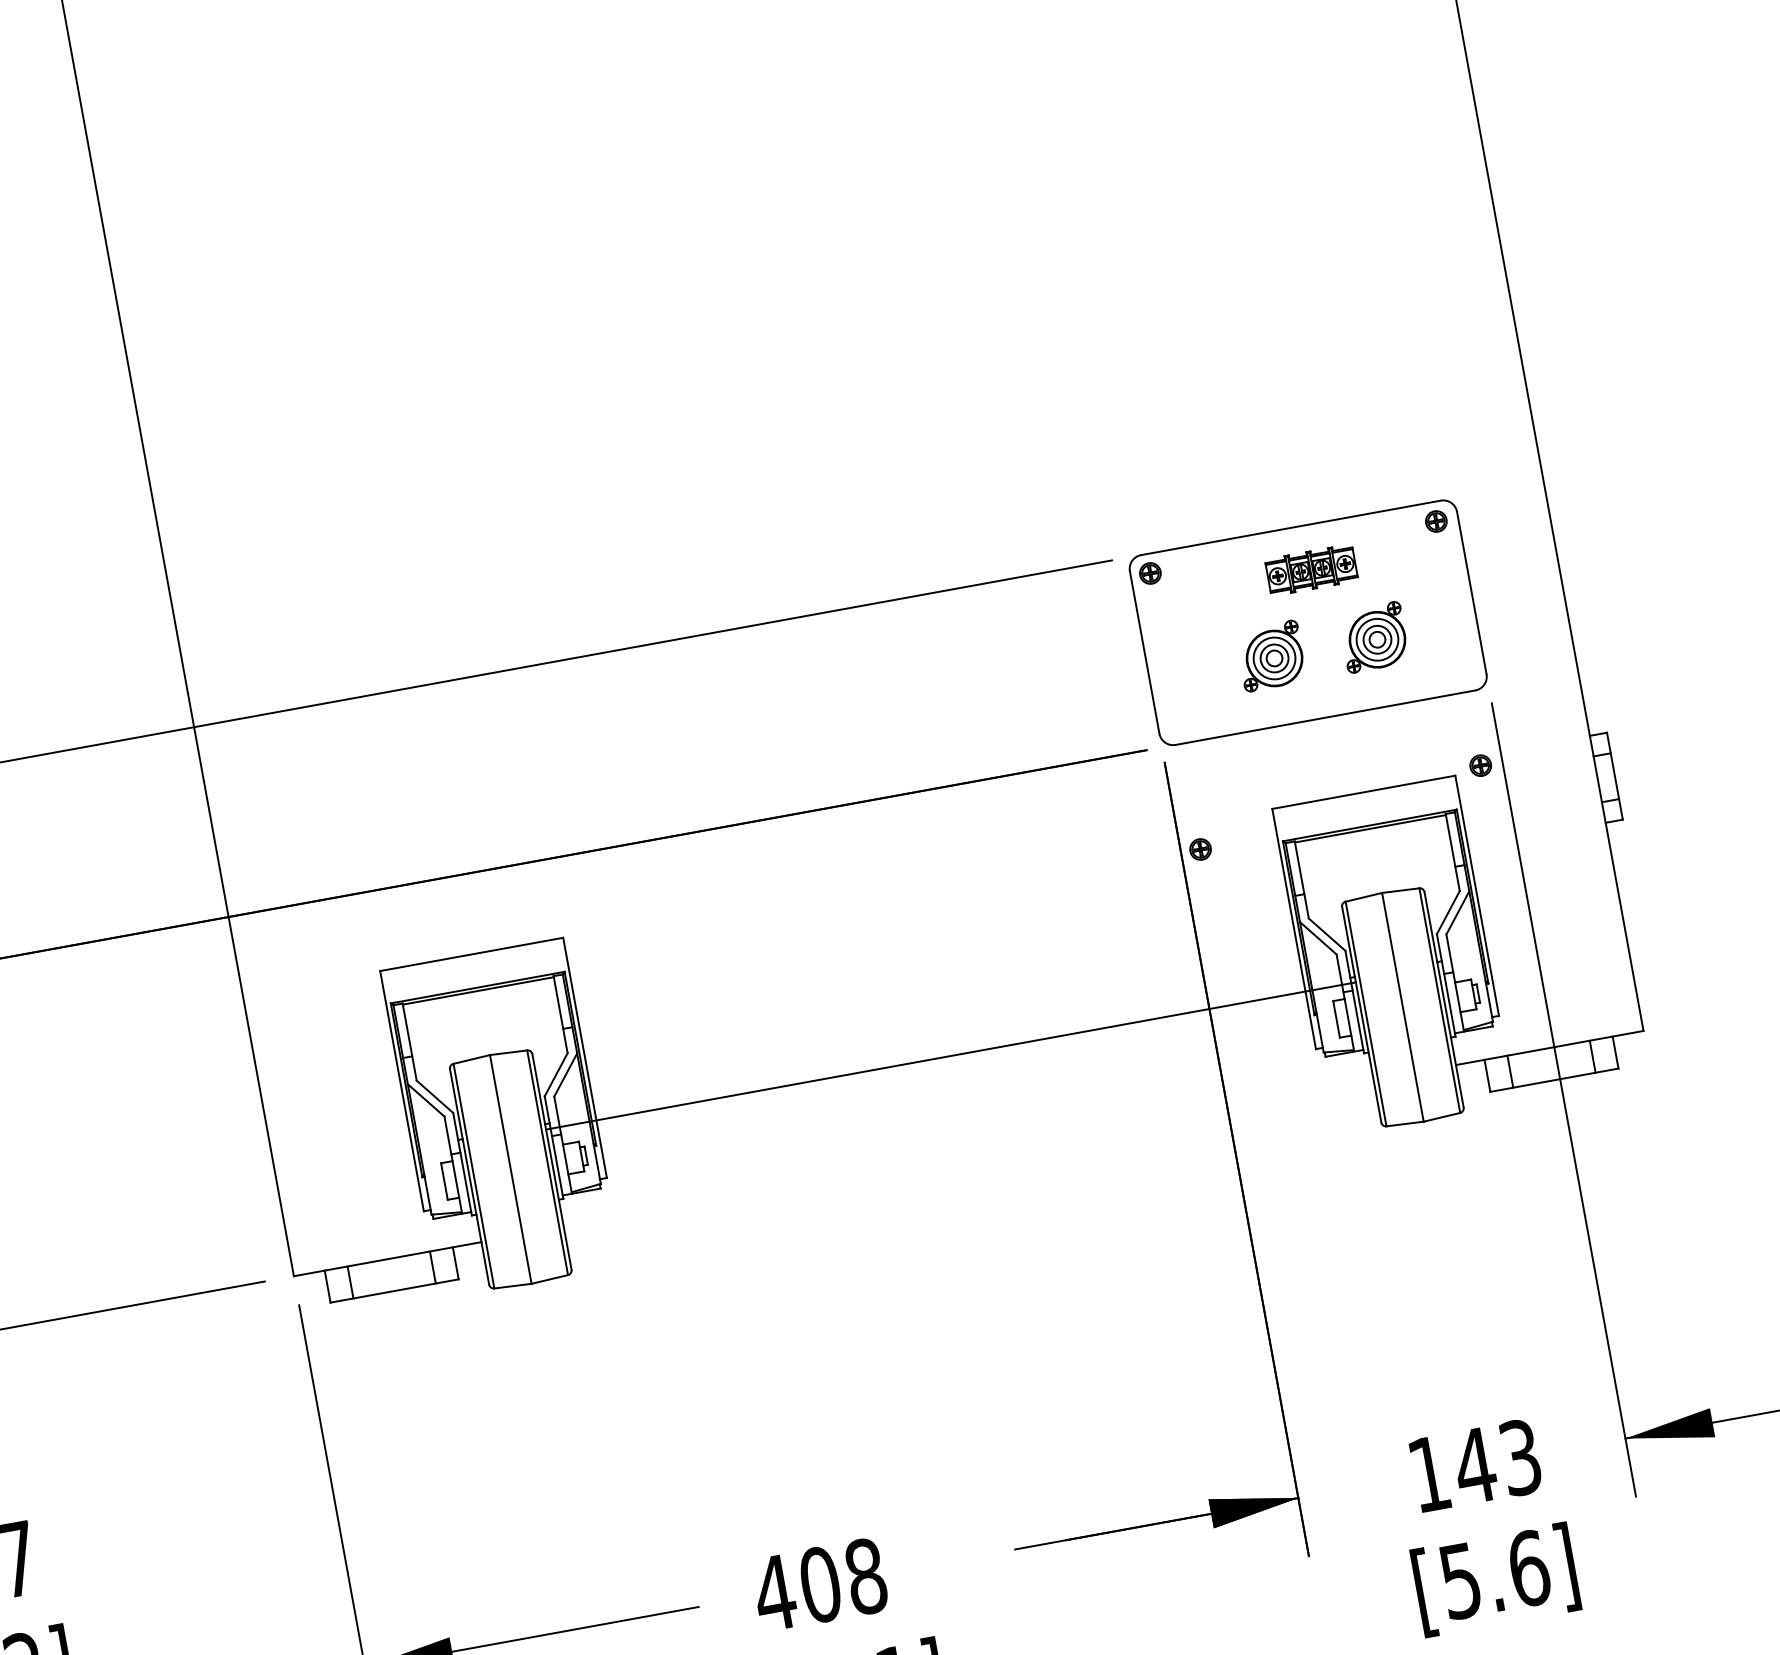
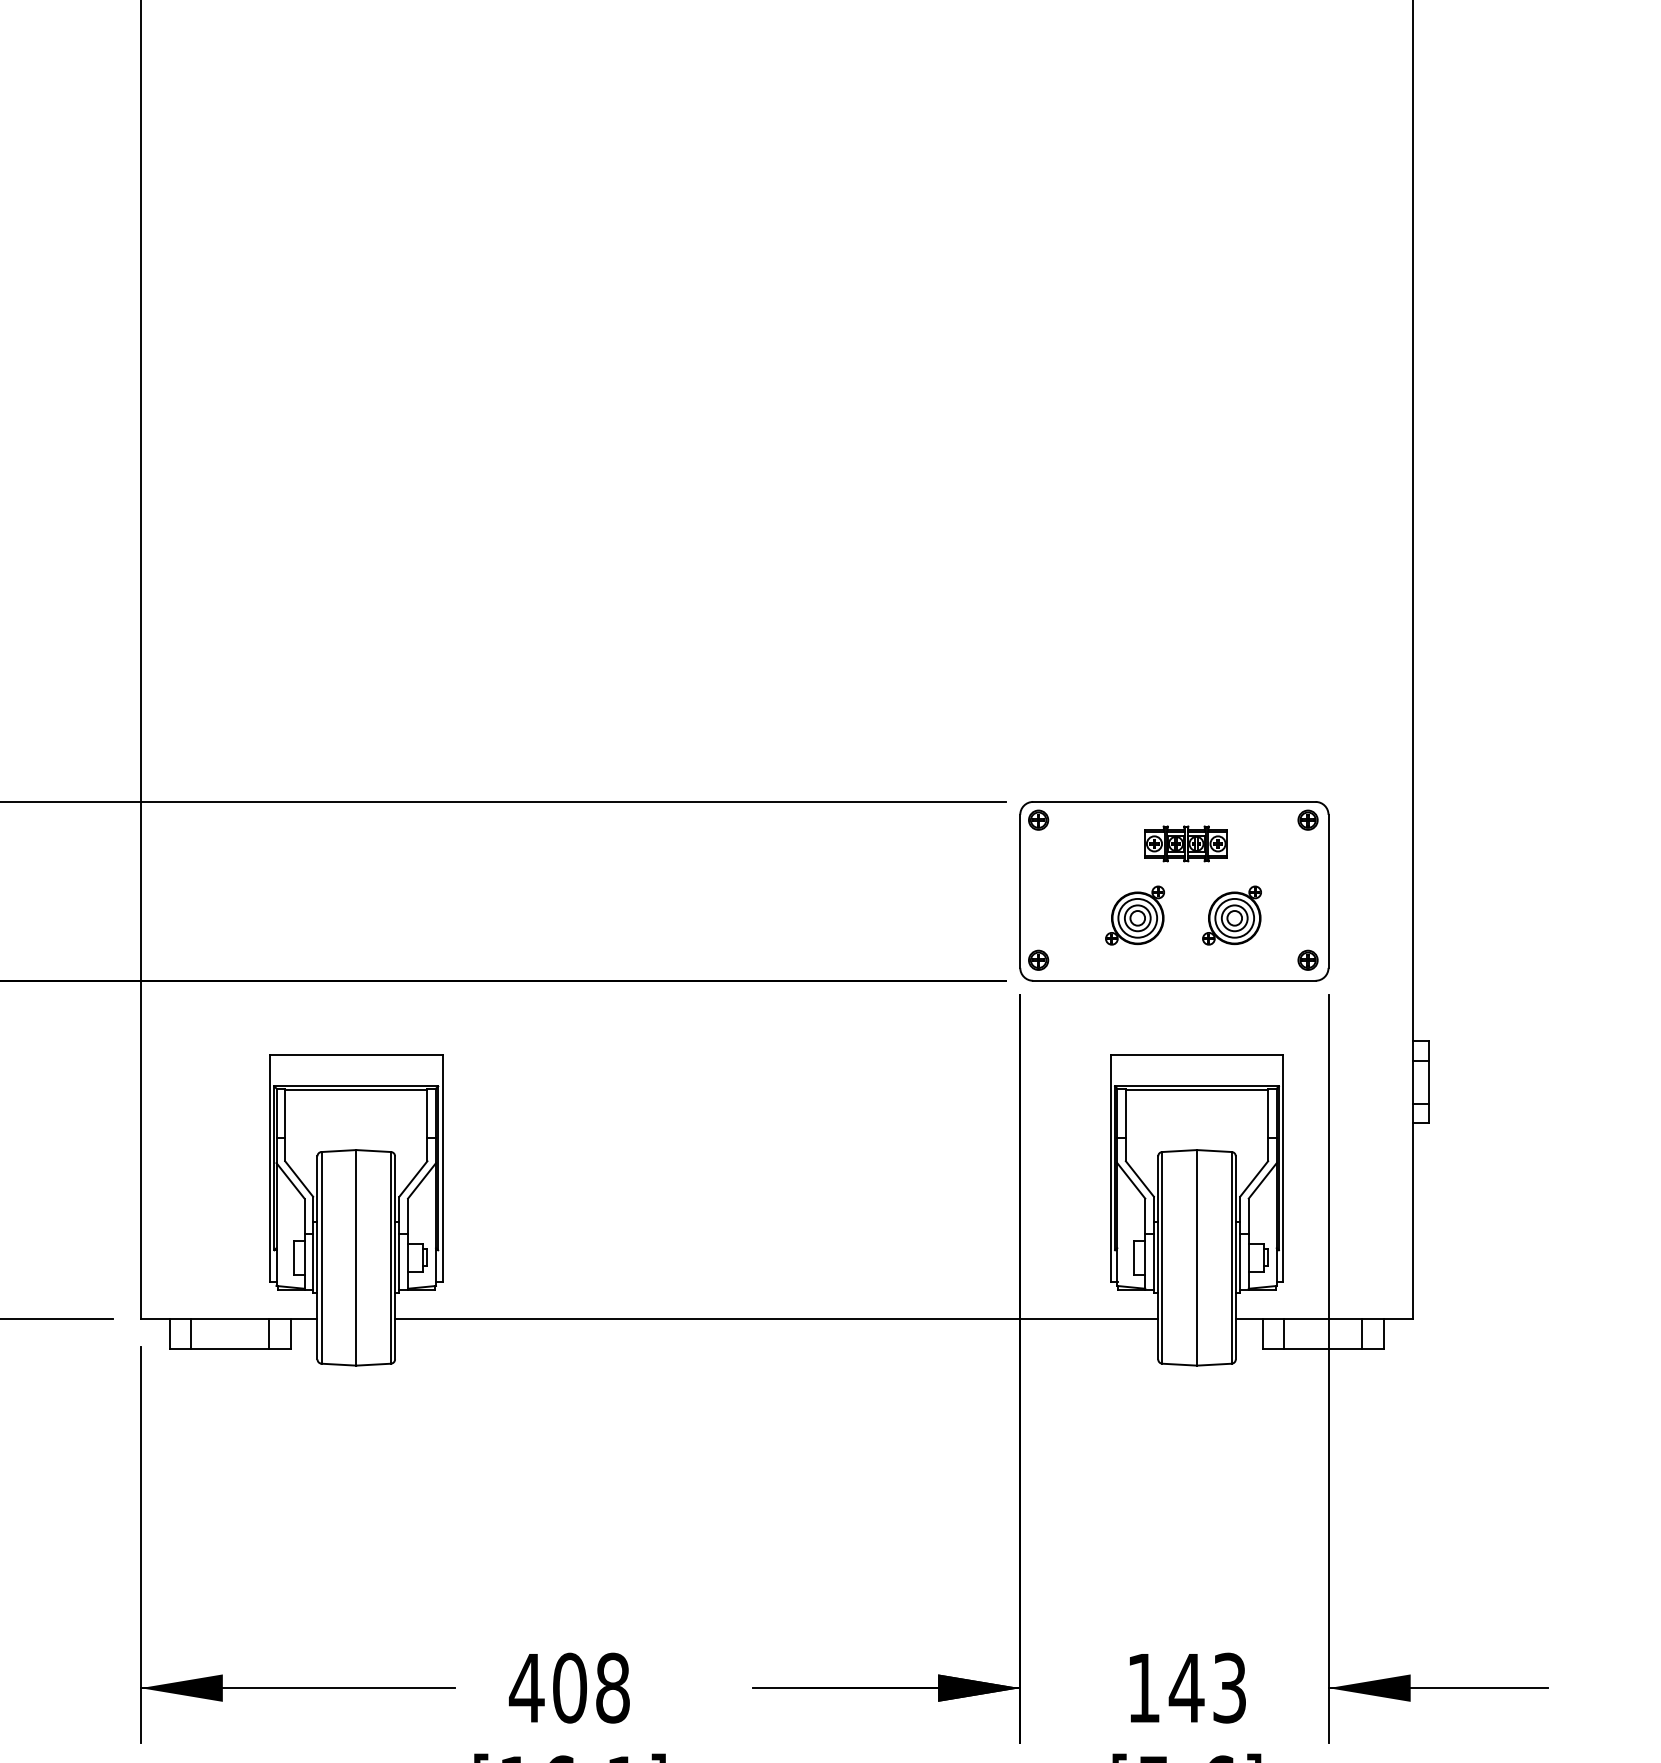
part: (1479, 764) -> (1307, 959), moved
part: (1200, 848) -> (1038, 959), moved
line: (950, 1056) -> (776, 1319), moved

